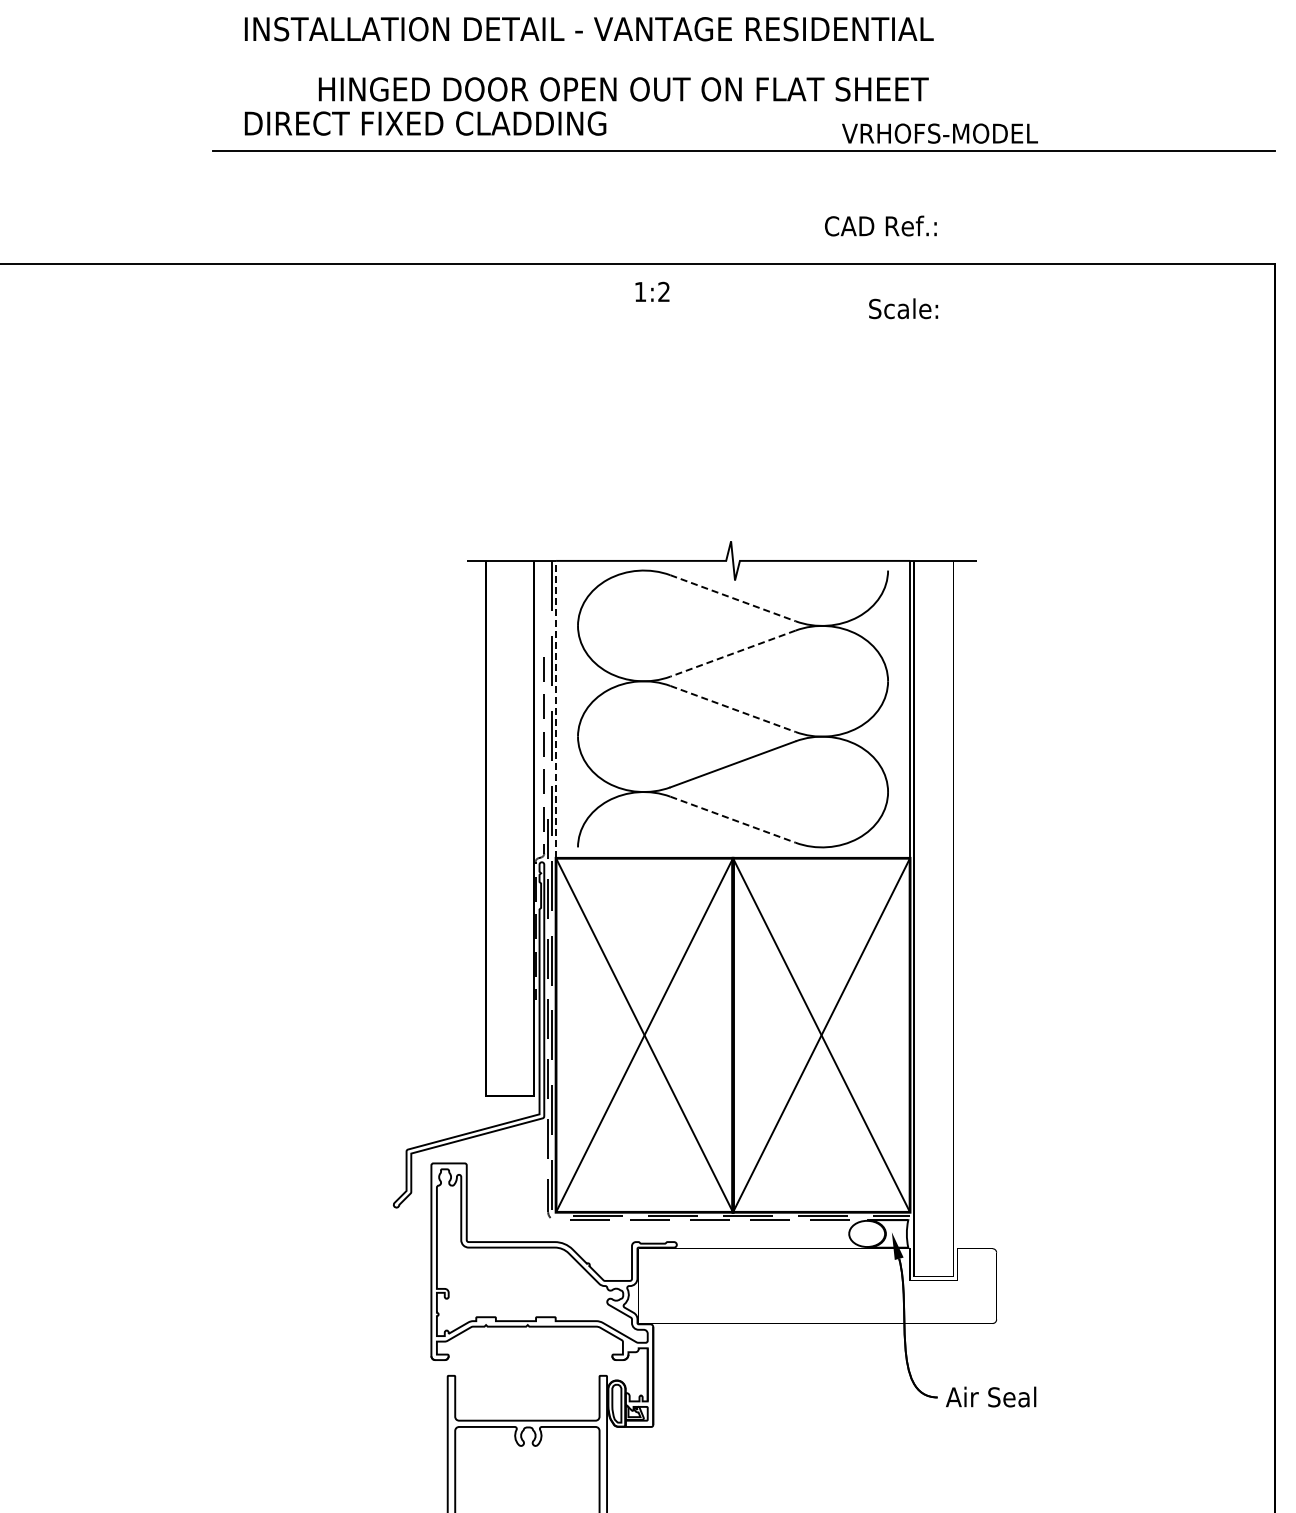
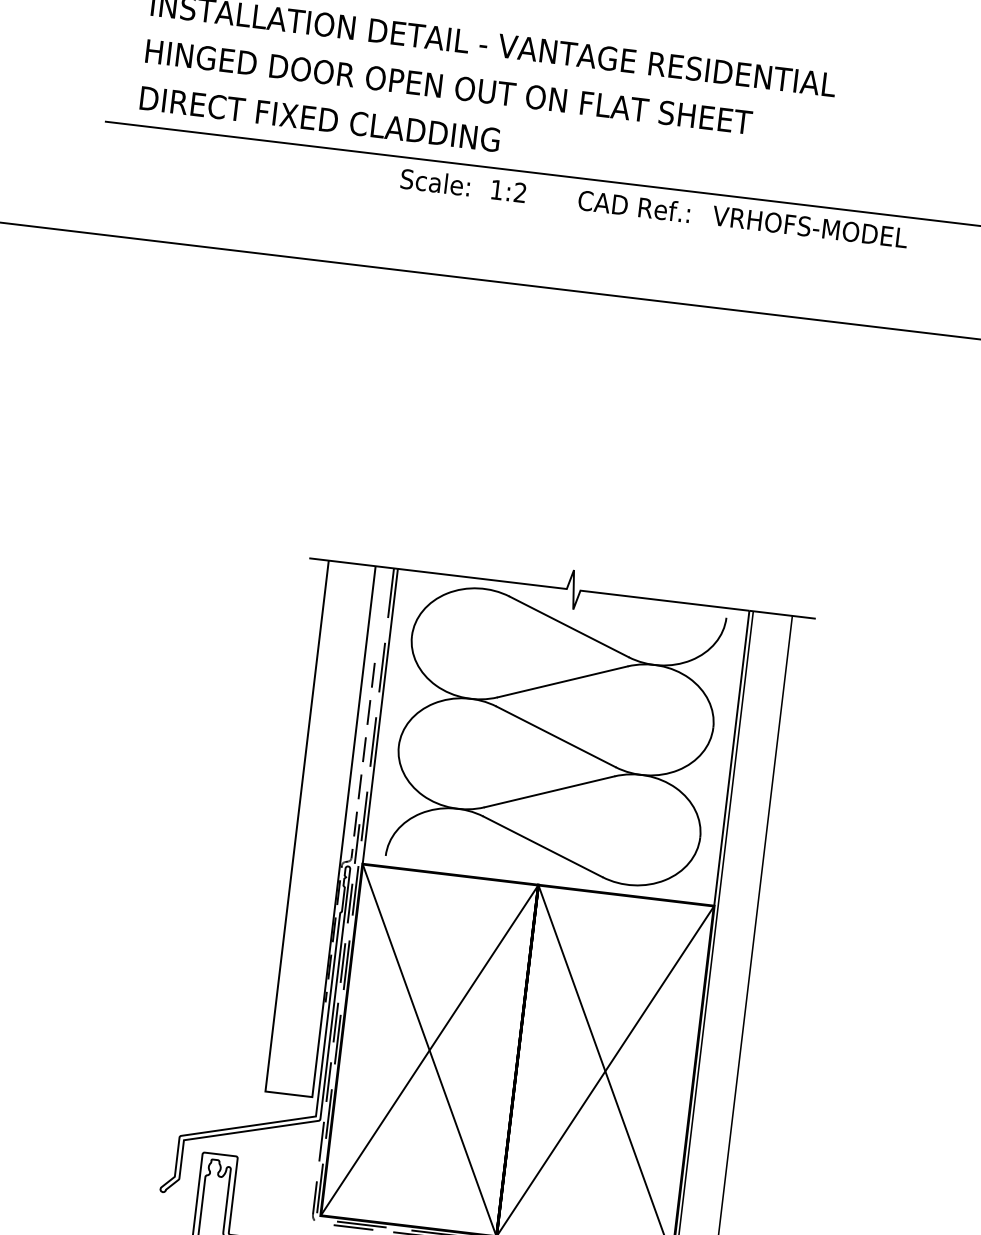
text: (623, 89) -> (448, 87), moved
text: (939, 133) -> (809, 226), moved
text: (880, 225) -> (633, 205), moved
text: (652, 291) -> (508, 190), moved
text: (903, 308) -> (435, 182), moved
line: (733, 598) -> (569, 627), dashed -> solid
line: (733, 653) -> (563, 681), dashed -> solid
line: (733, 708) -> (556, 736), dashed -> solid
line: (556, 709) -> (380, 716), dashed -> solid
line: (733, 819) -> (543, 846), dashed -> solid

